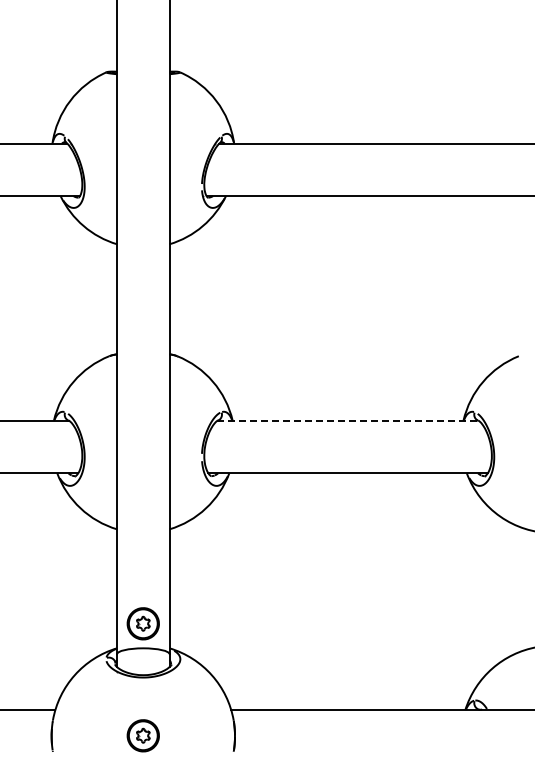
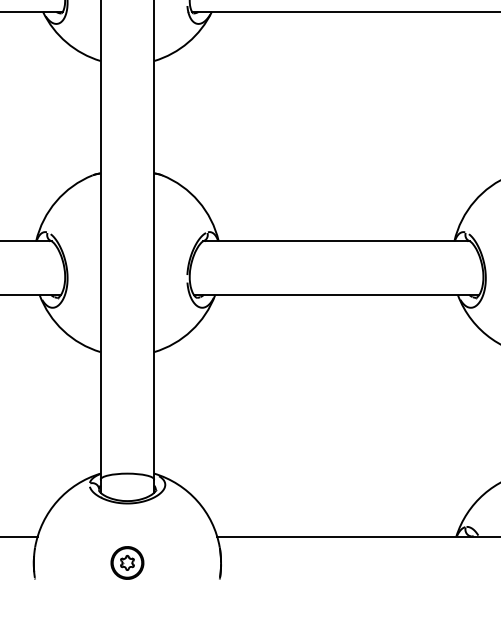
line: (348, 420) -> (336, 240), dashed -> solid
part: (142, 623) -> (126, 448), removed

